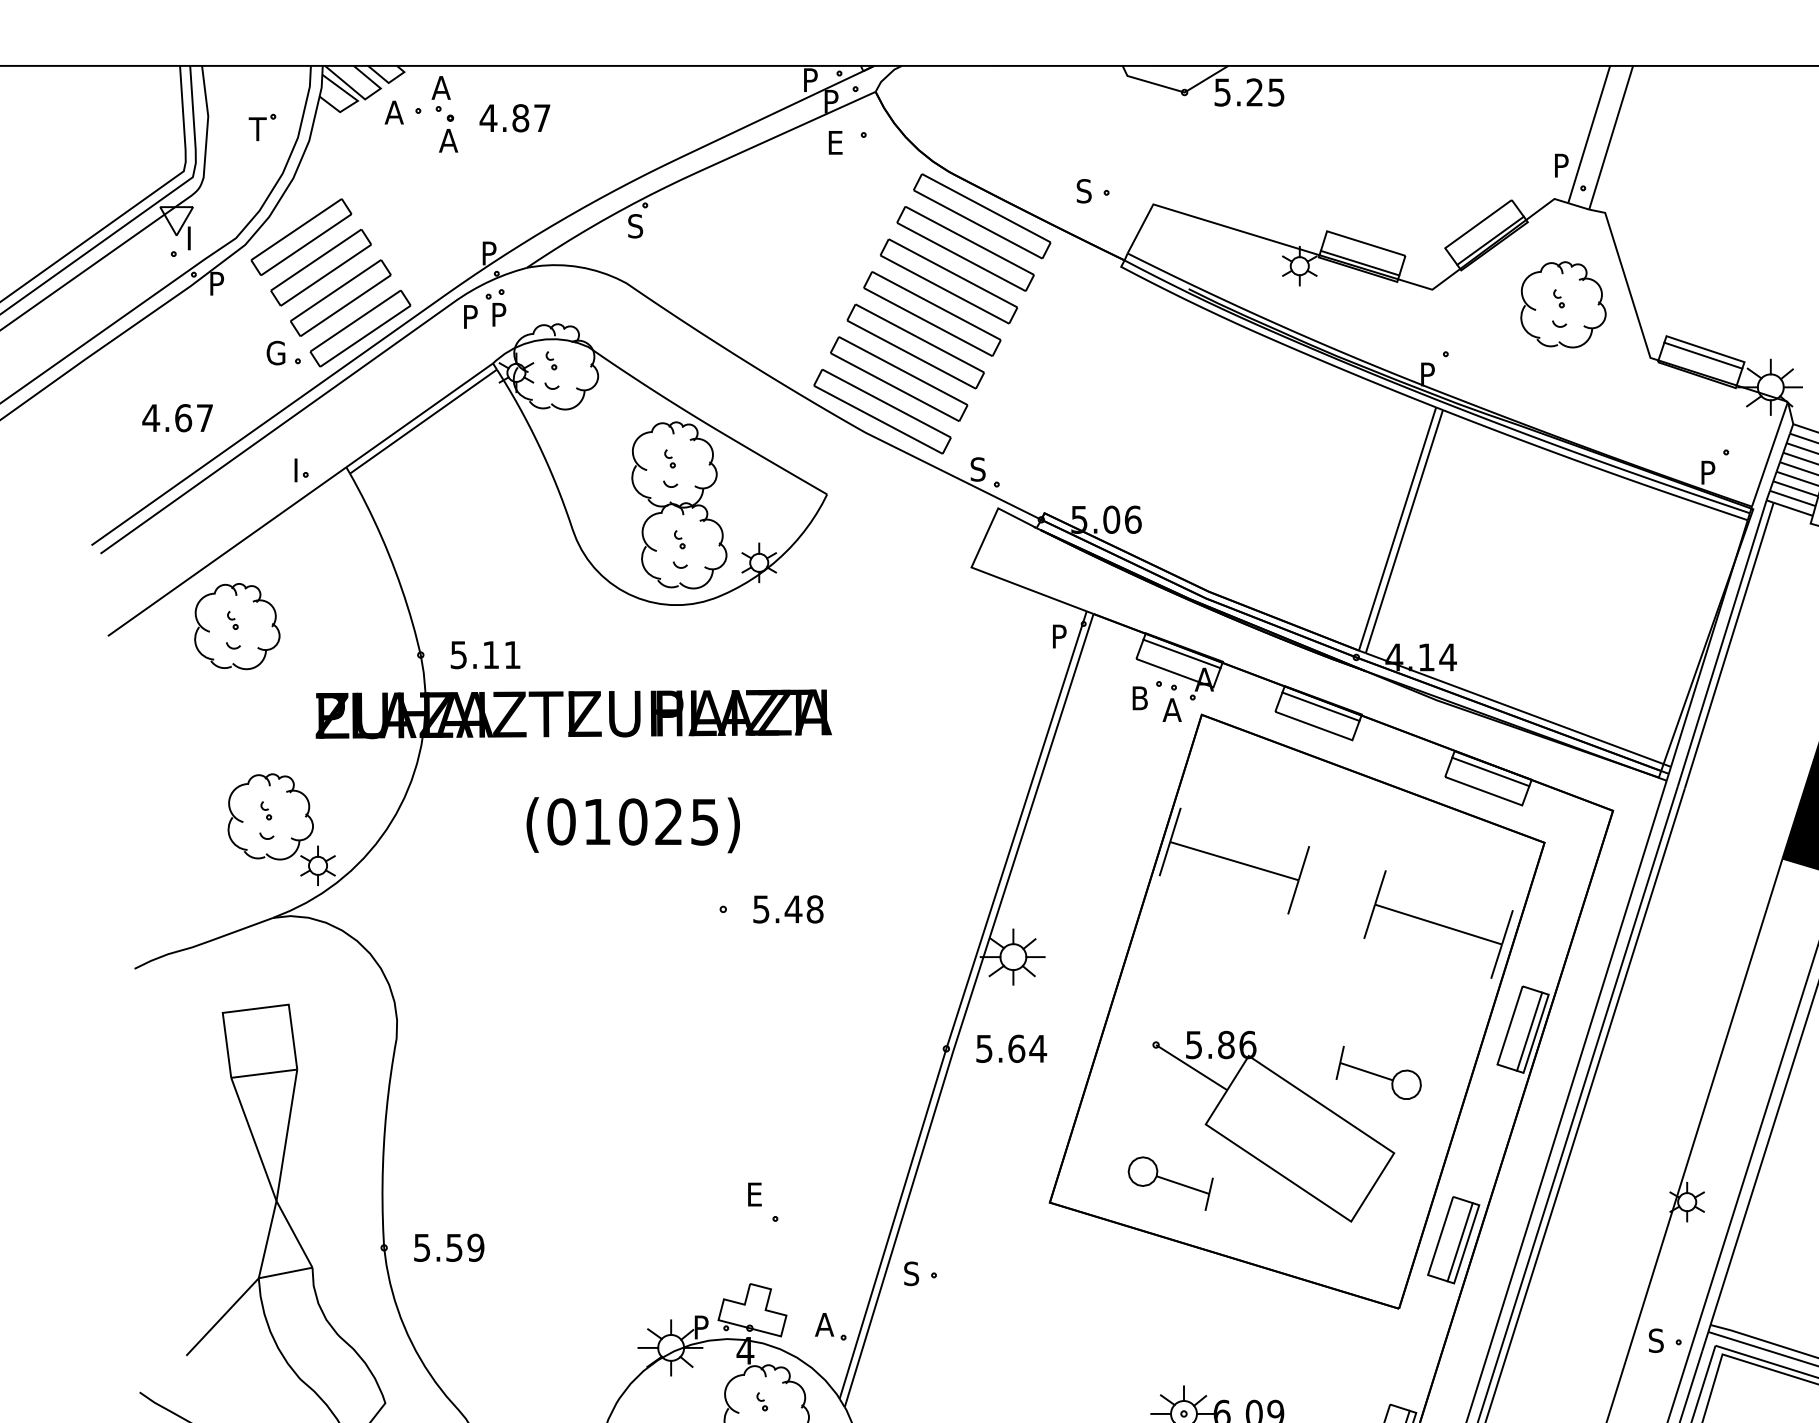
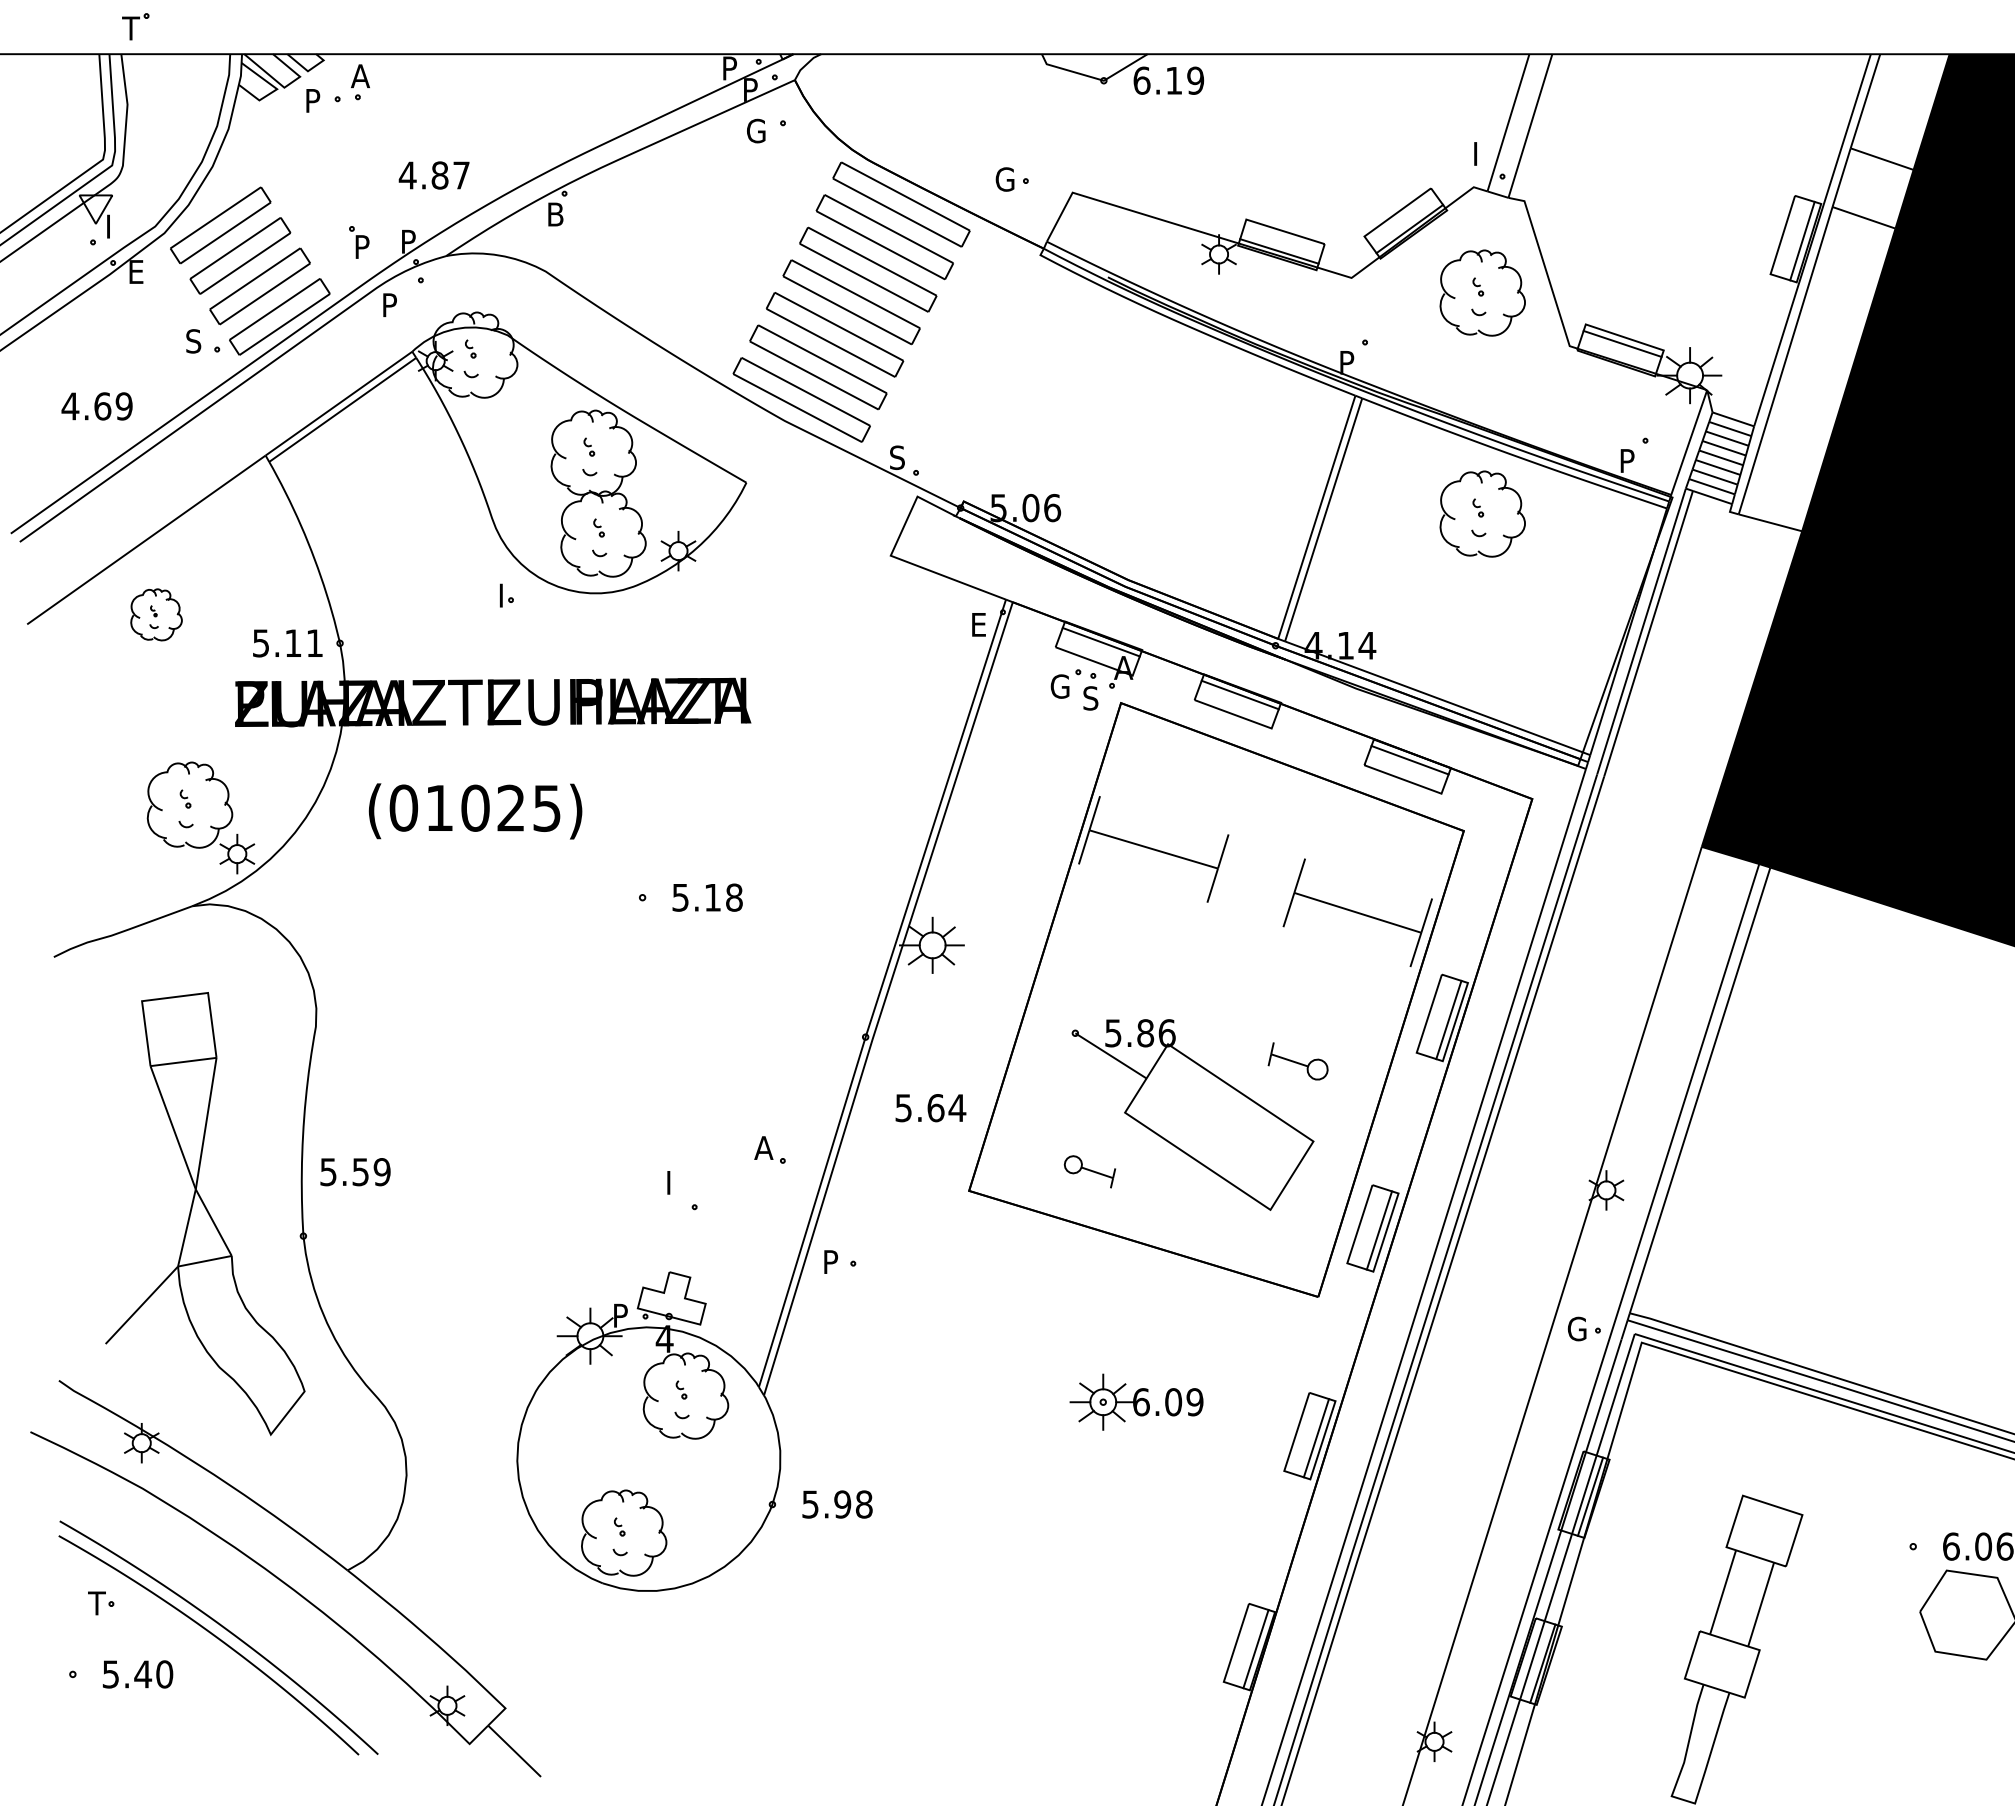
text: (1249, 92) -> (1168, 80), 5.25 -> 6.19
text: (394, 112) -> (313, 100), A -> P
text: (514, 118) -> (433, 175), moved
part: (262, 127) -> (135, 26), moved
part: (448, 133) -> (367, 121), removed
text: (837, 142) -> (756, 130), E -> G
text: (1563, 161) -> (1482, 149), P -> I
text: (1085, 191) -> (1004, 179), S -> G
text: (636, 226) -> (555, 214), S -> B
text: (218, 283) -> (137, 271), P -> E
part: (496, 310) -> (359, 242), moved
text: (276, 353) -> (195, 341), G -> S
text: (204, 418) -> (123, 406), 4.67 -> 4.69
part: (301, 470) -> (506, 595), moved
part: (1563, 525) -> (1482, 513), added
part: (237, 626) -> (156, 614), size x0.6
text: (1061, 636) -> (980, 624), P -> E
text: (485, 655) -> (287, 643), moved
text: (1140, 698) -> (1059, 686), B -> G
text: (1172, 710) -> (1091, 698), A -> S
text: (633, 825) -> (475, 811), moved
text: (793, 909) -> (712, 897), 5.48 -> 5.18
text: (1011, 1049) -> (930, 1108), moved
part: (1379, 1073) -> (1298, 1061), size x0.7
part: (1170, 1183) -> (1089, 1171), size x0.6
text: (756, 1194) -> (675, 1182), E -> I
text: (449, 1248) -> (355, 1172), moved
text: (911, 1273) -> (830, 1261), S -> P
part: (830, 1326) -> (769, 1149), moved
text: (1657, 1340) -> (1576, 1328), S -> G

